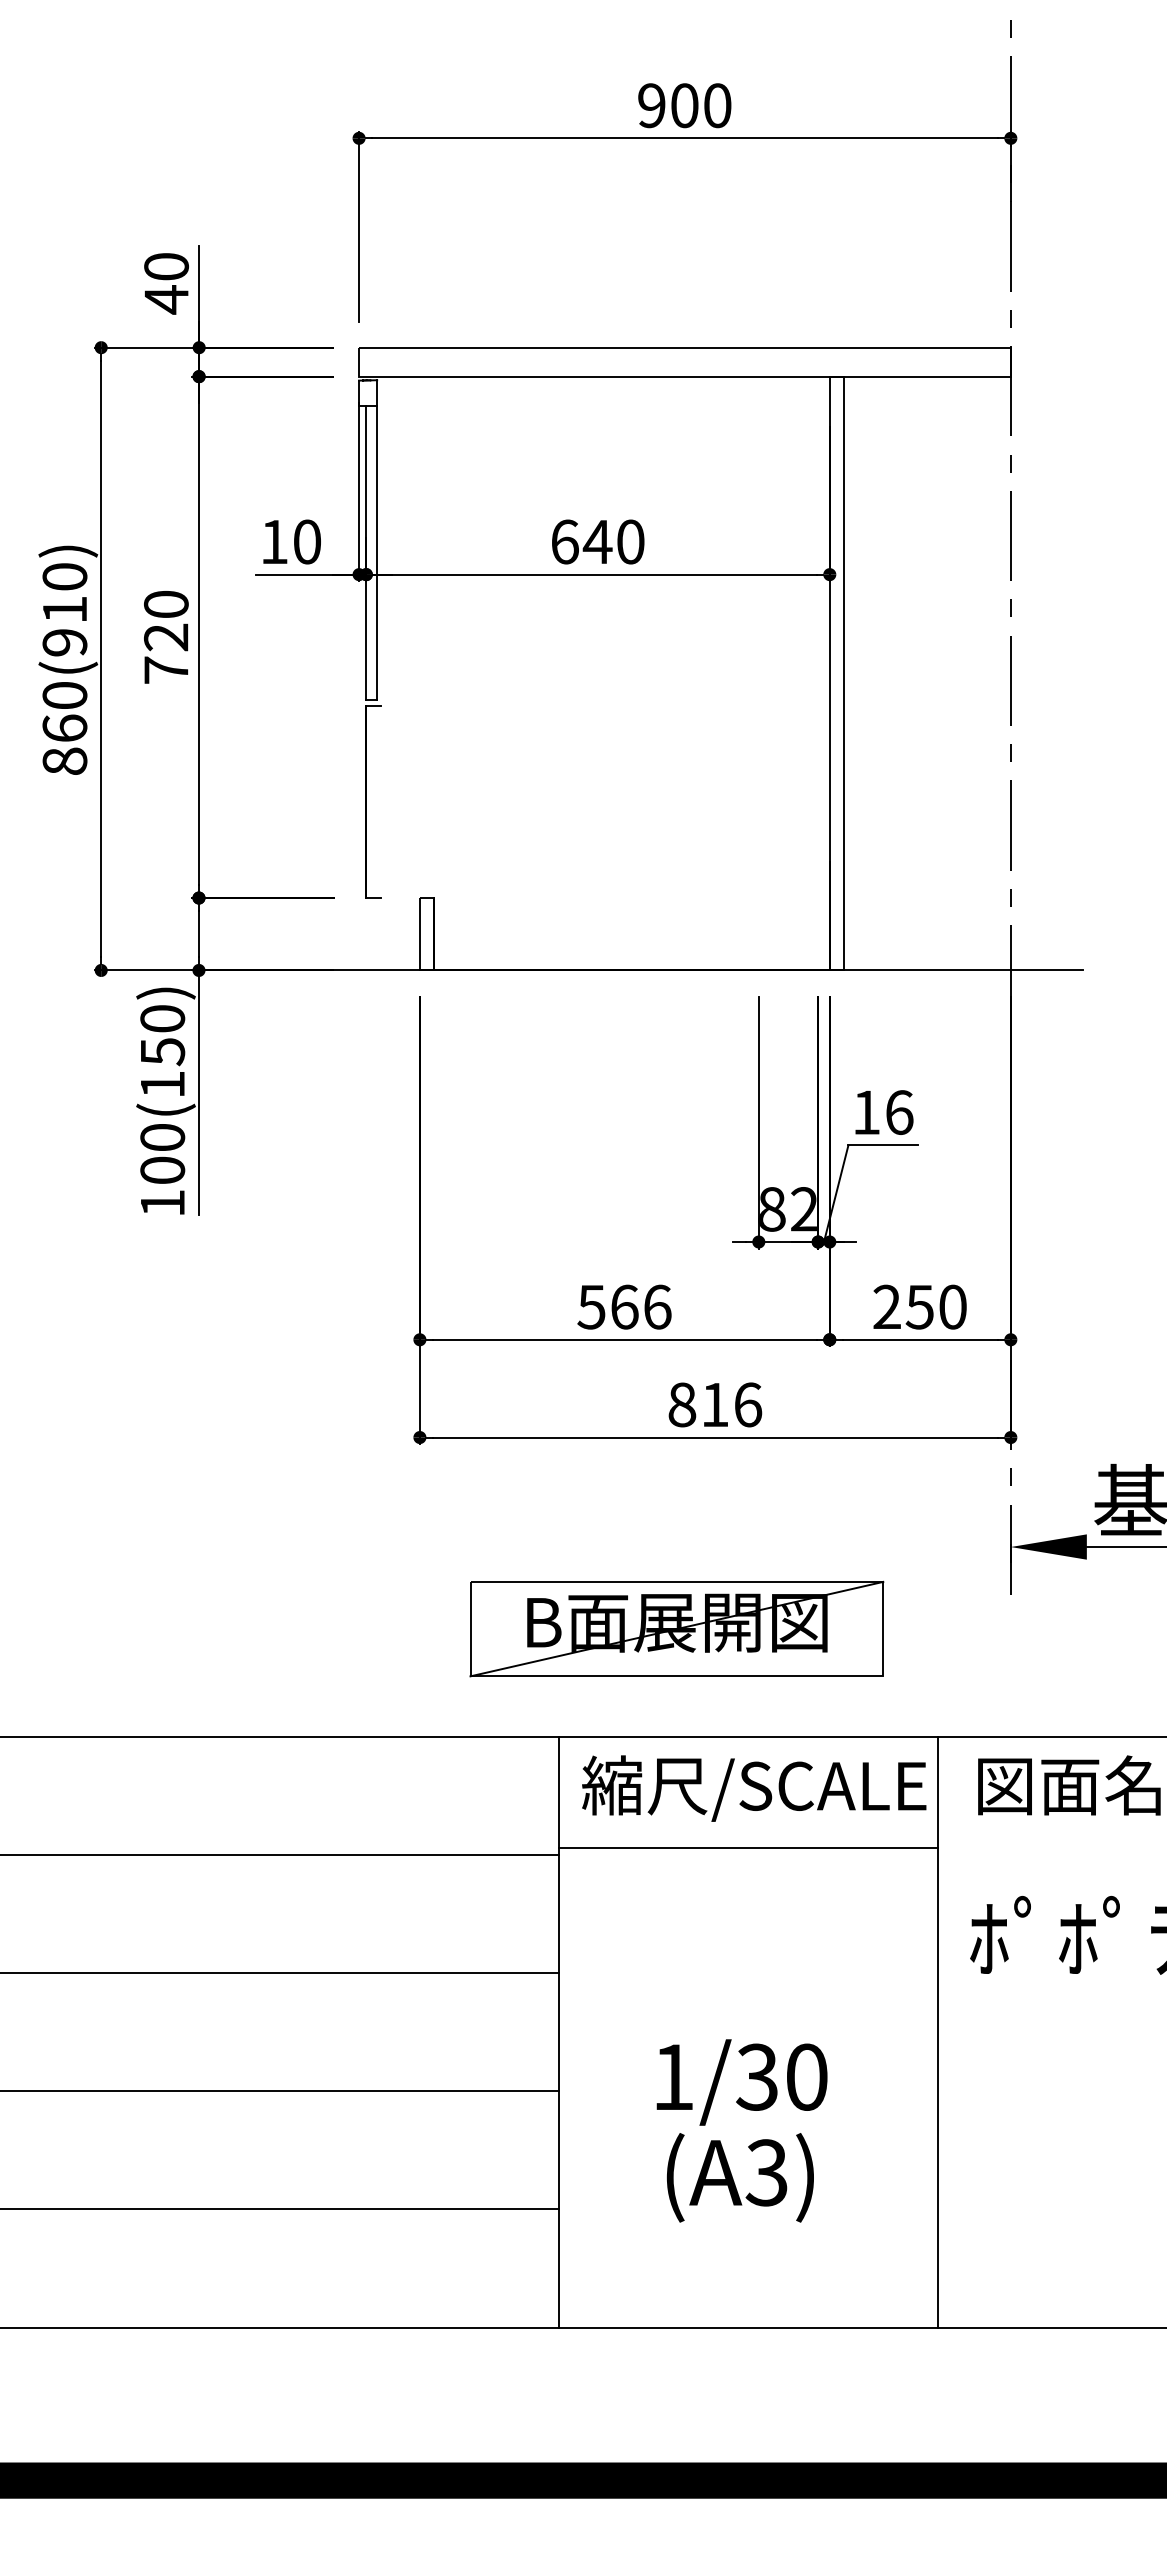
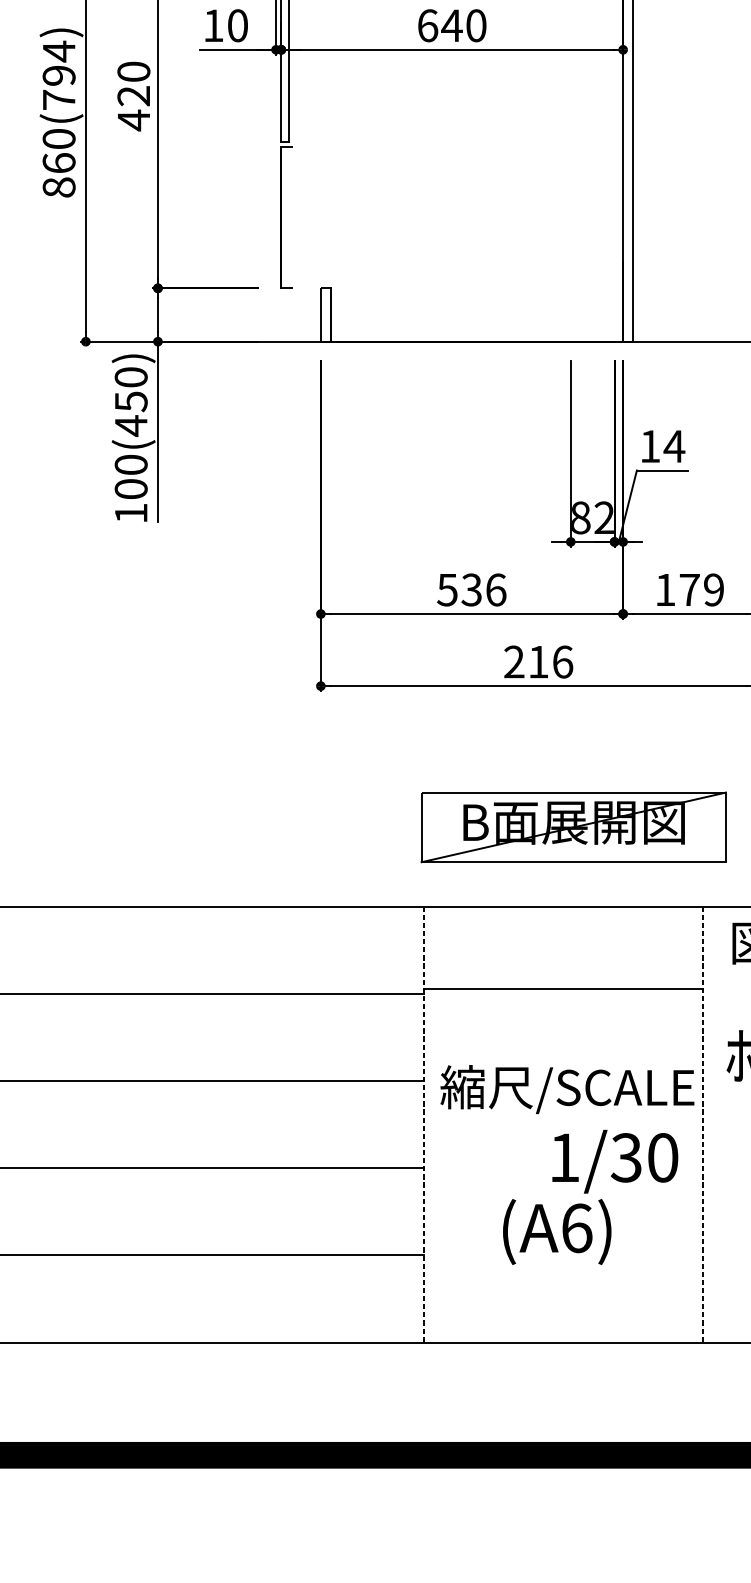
text: (64, 609) -> (58, 75), 860(910) -> 860(794)
text: (166, 670) -> (134, 120), 720 -> 420
text: (162, 1084) -> (131, 425), 100(150) -> 100(450)
text: (899, 1112) -> (674, 446), 16 -> 14
text: (624, 1306) -> (471, 589), 566 -> 536
text: (919, 1306) -> (689, 589), 250 -> 179
text: (682, 1404) -> (514, 661), 816 -> 216
part: (676, 1628) -> (573, 826), moved
text: (754, 1788) -> (567, 1089), moved
line: (559, 2032) -> (423, 1124), solid -> dashed
line: (938, 2032) -> (703, 1124), solid -> dashed
text: (741, 2082) -> (614, 1161), moved
text: (766, 2172) -> (576, 1228), (A3) -> (A6)

